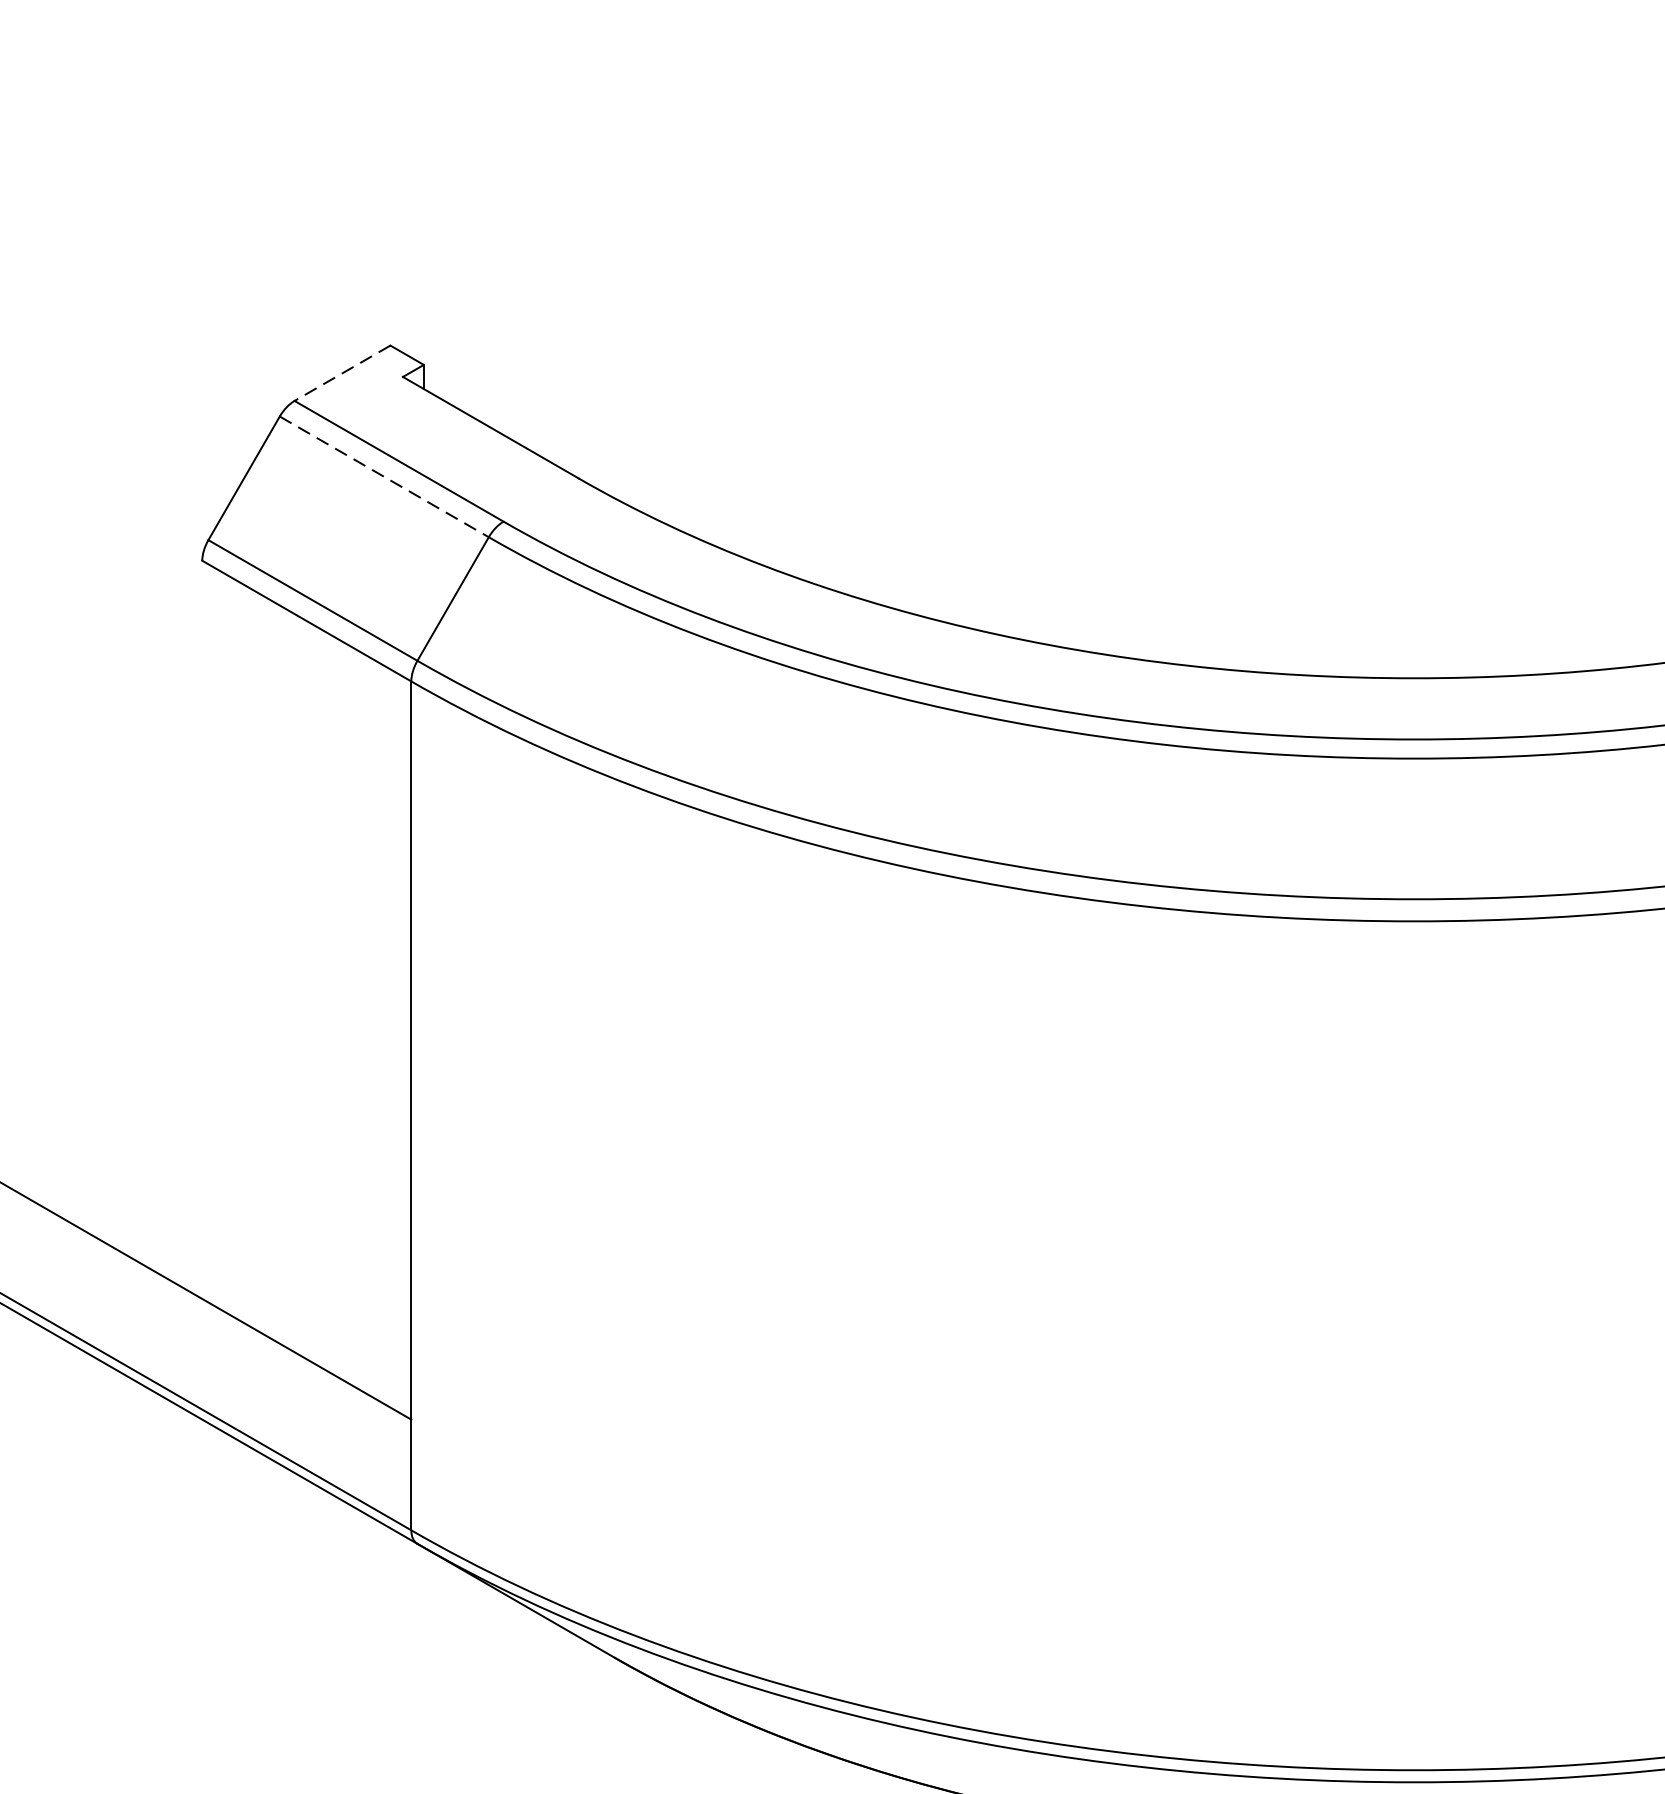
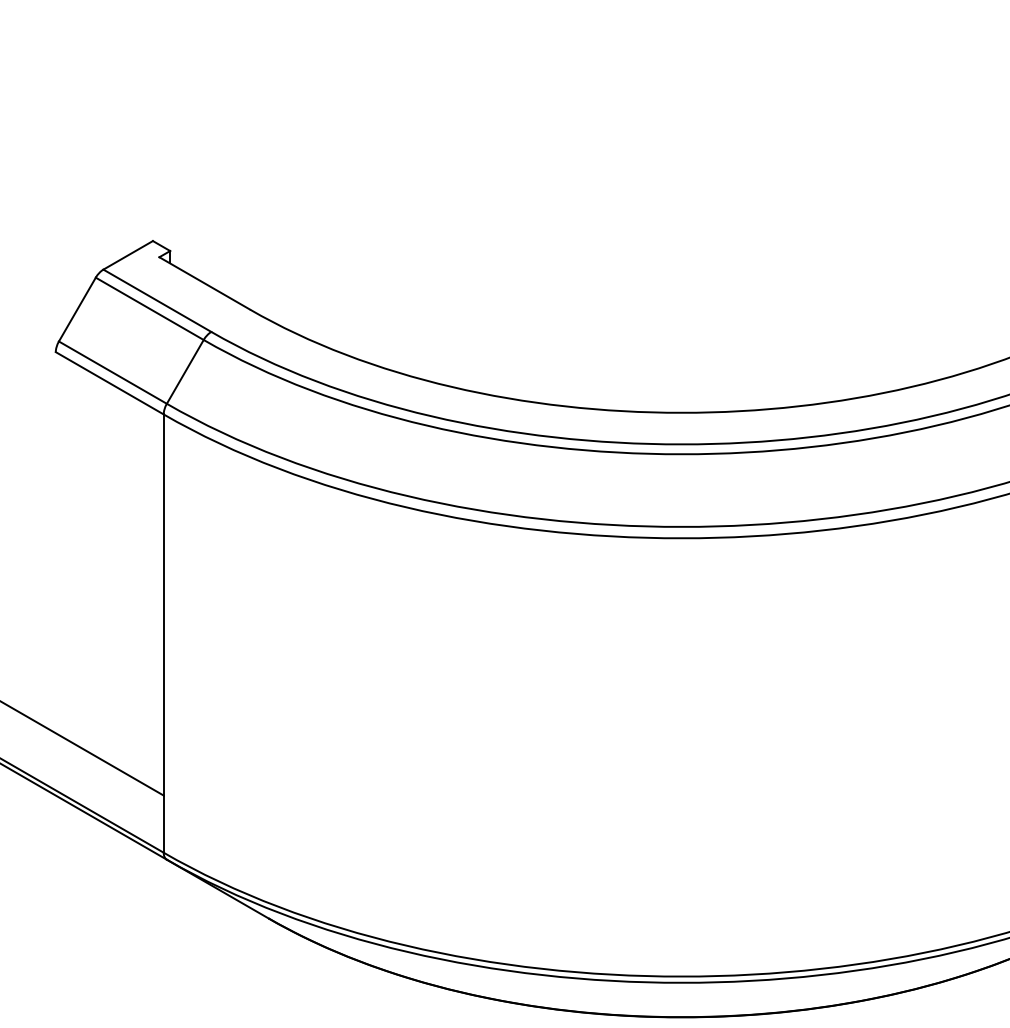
line: (343, 373) -> (128, 255), dashed -> solid
line: (385, 478) -> (150, 309), dashed -> solid

